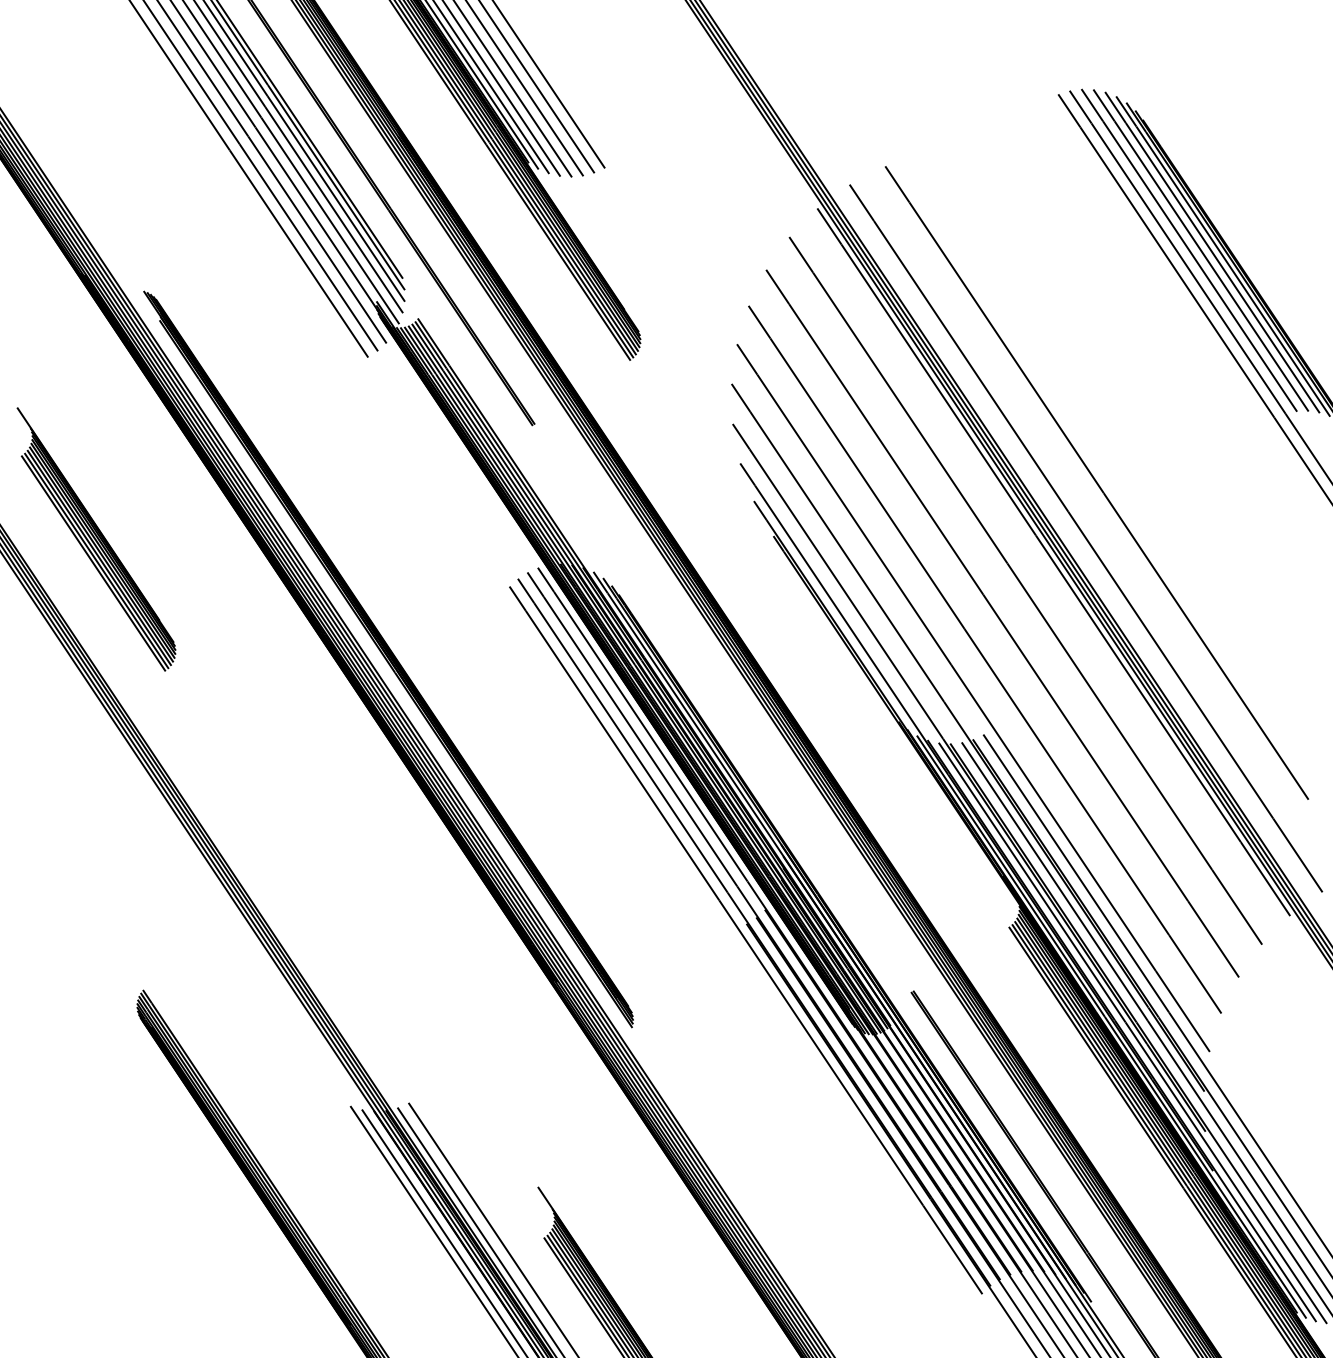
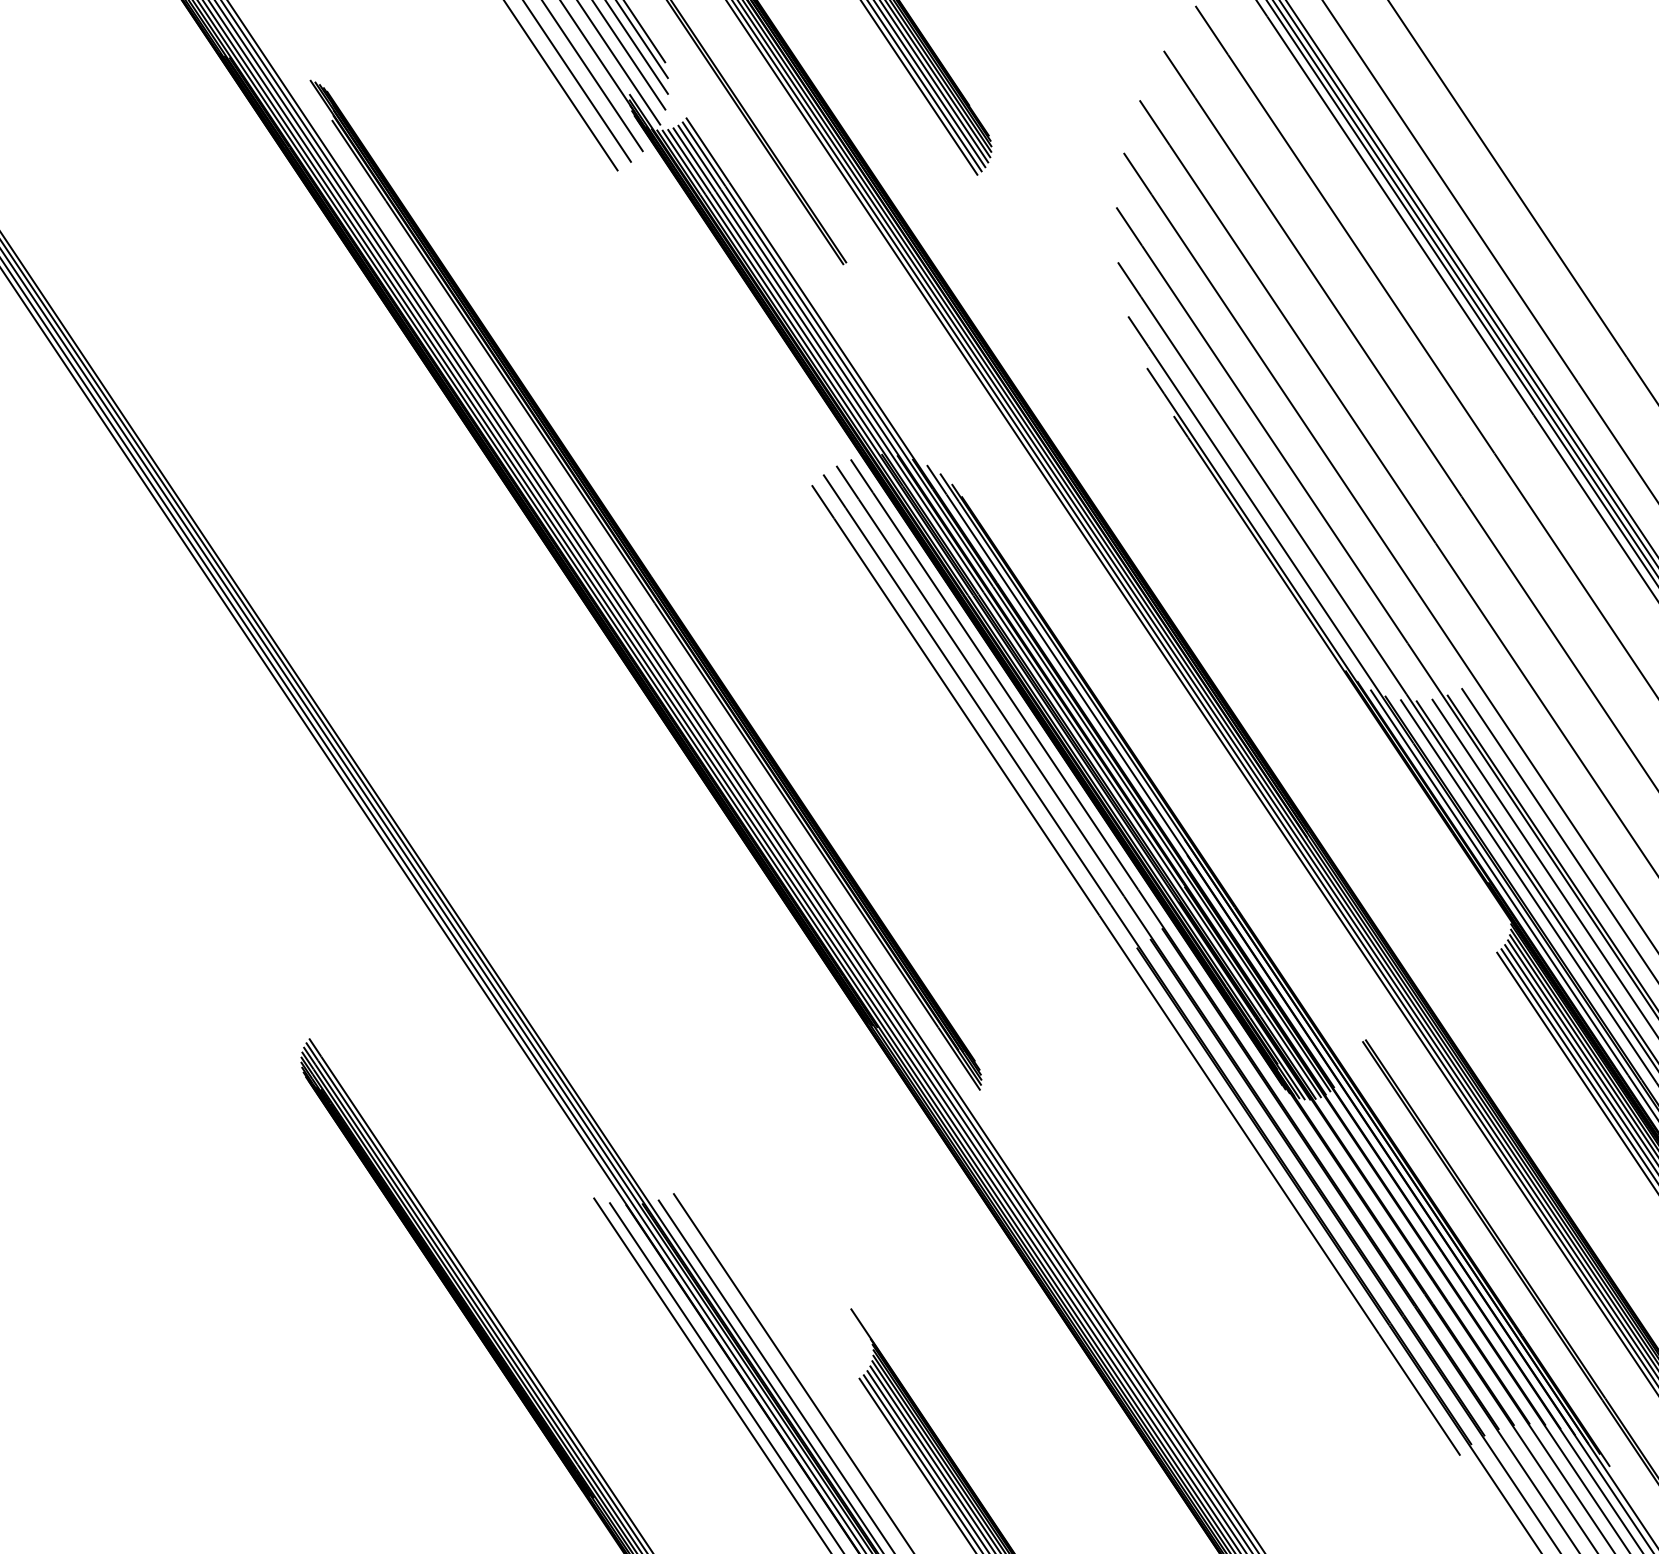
part: (96, 539) -> (245, 420), removed

